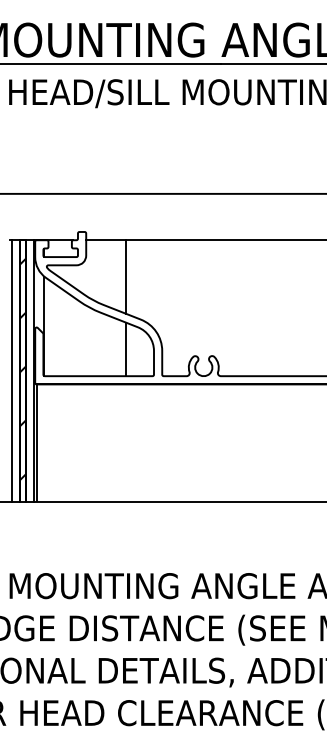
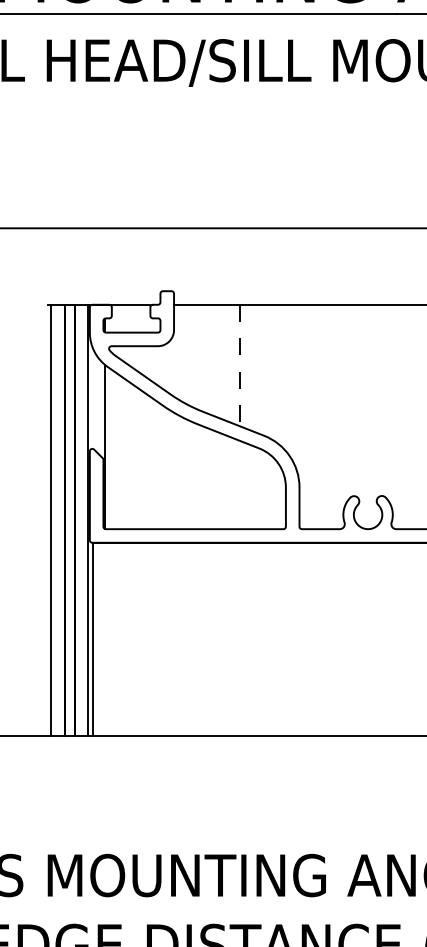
line: (125, 276) -> (238, 364), solid -> dashed
line: (125, 349) -> (238, 485), removed
hatch: (22, 369) -> (68, 518), removed

